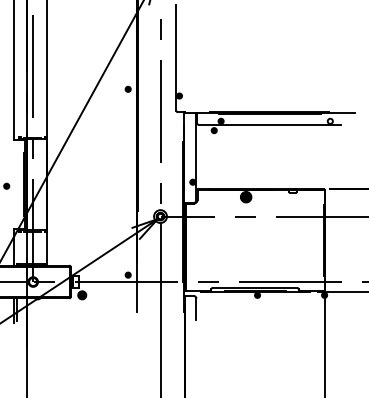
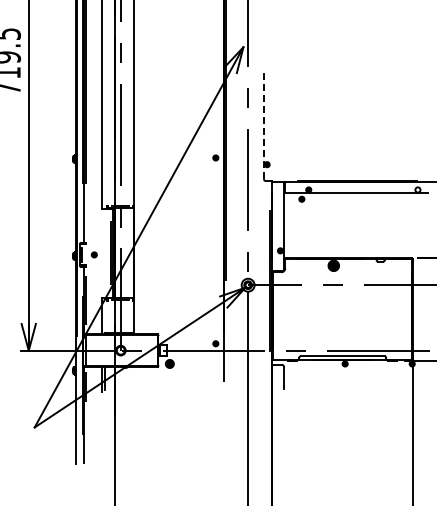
line: (175, 57) -> (263, 126), solid -> dashed

